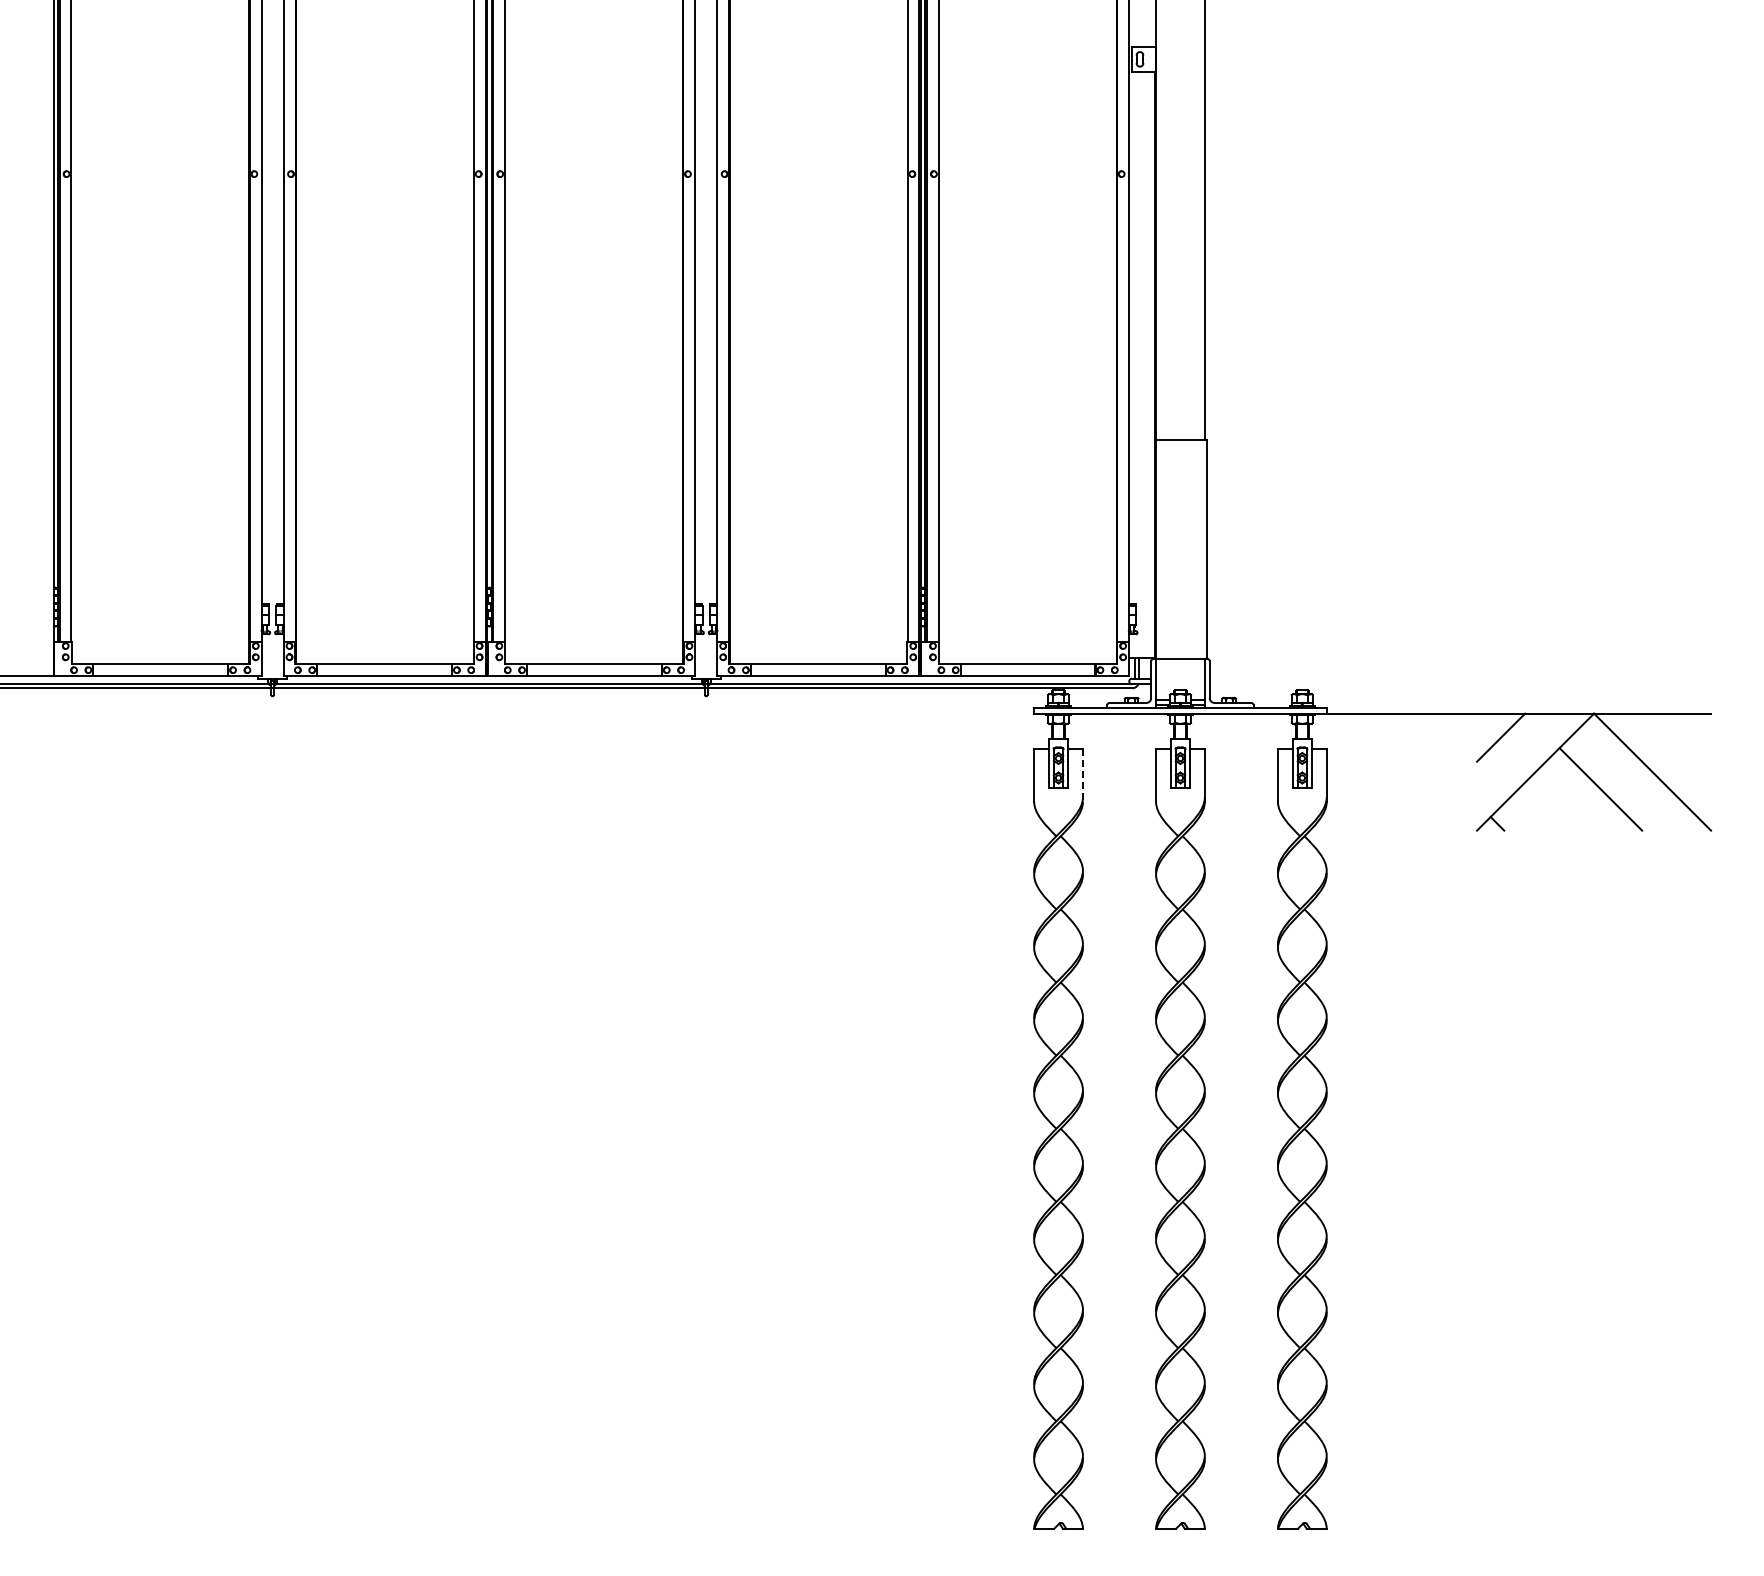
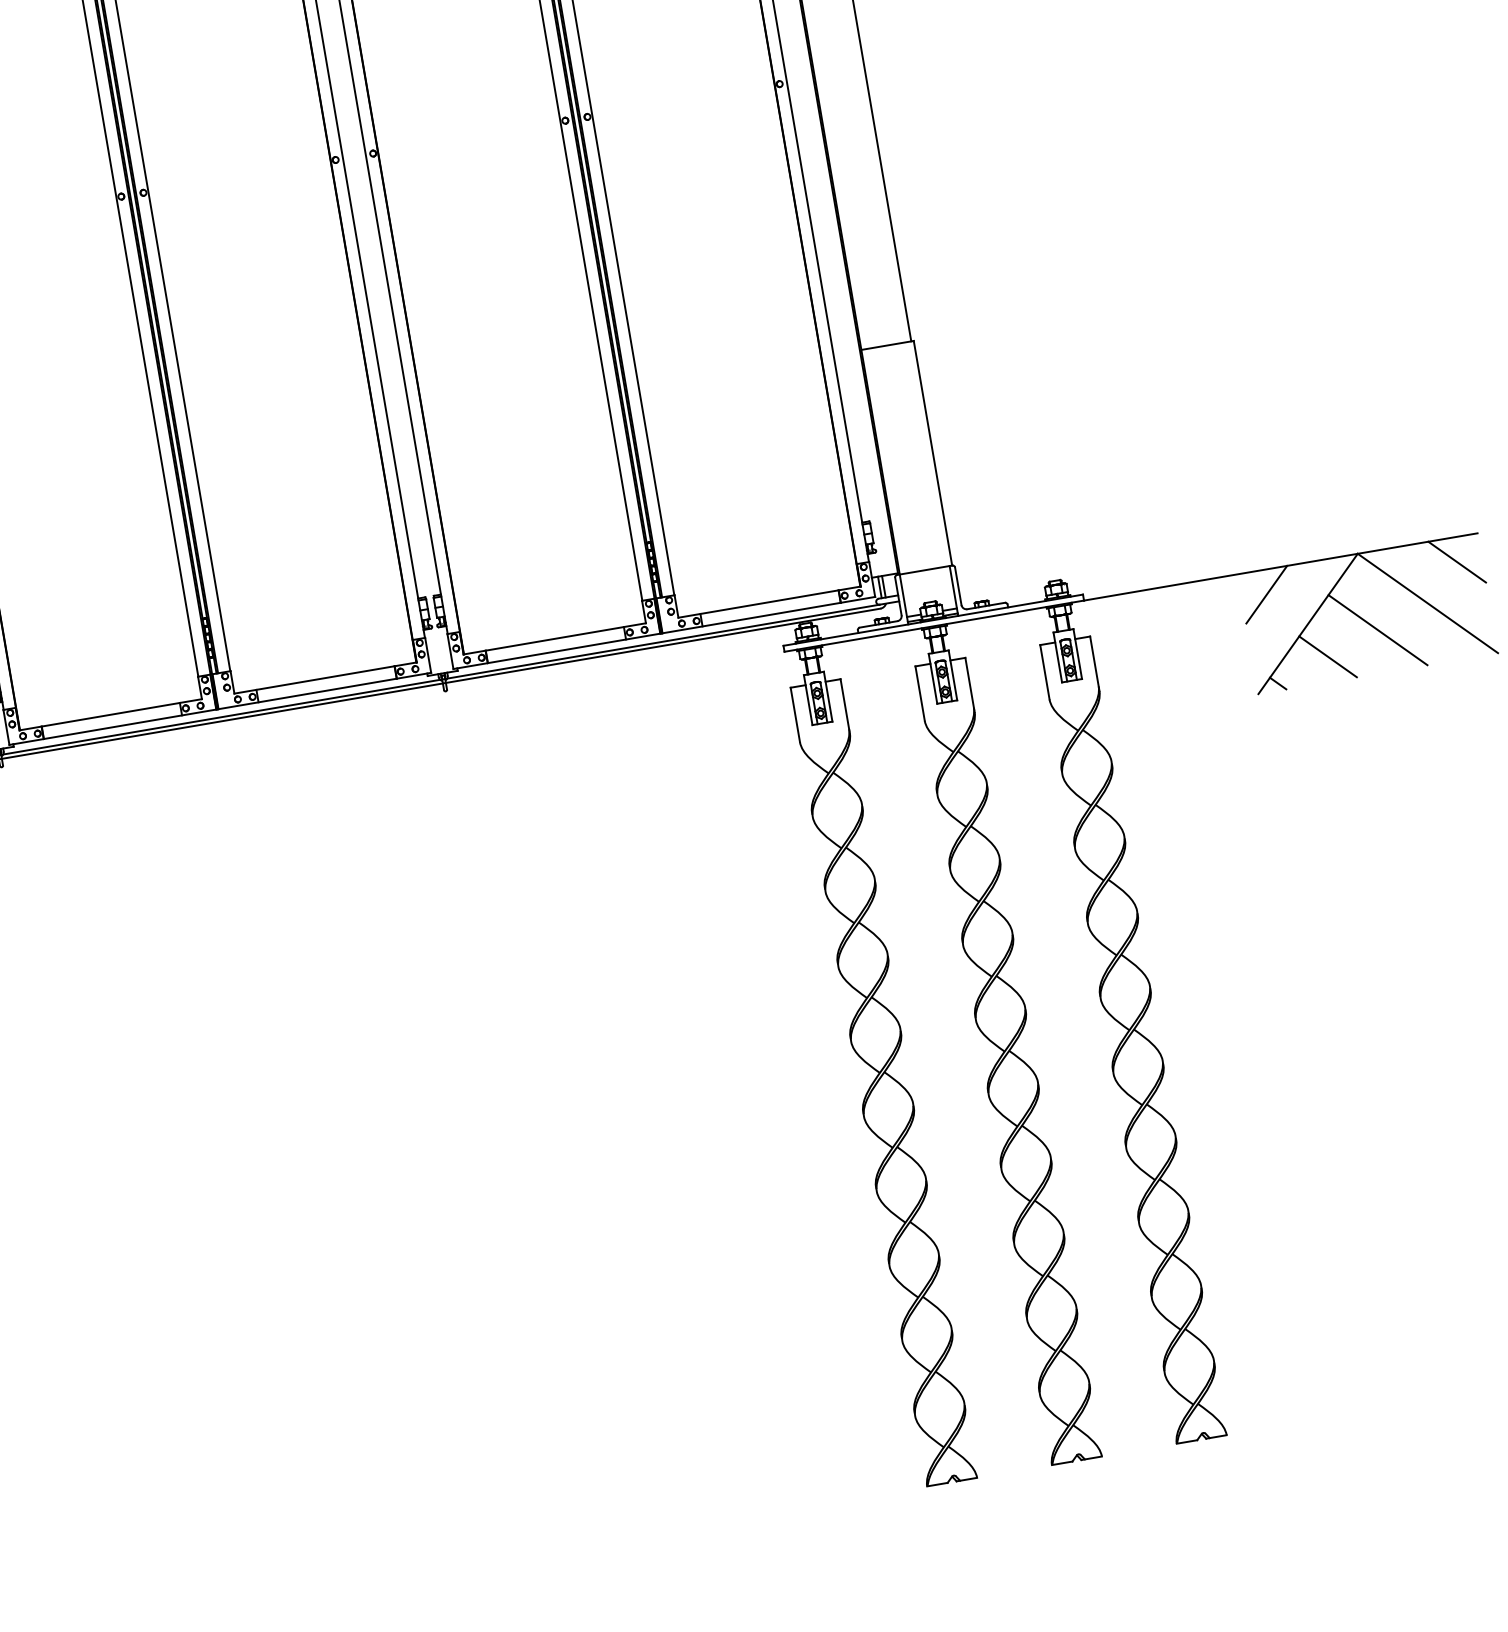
line: (1687, 737) -> (1457, 561), added
line: (1082, 775) -> (844, 706), dashed -> solid
line: (1549, 806) -> (1328, 656), added

